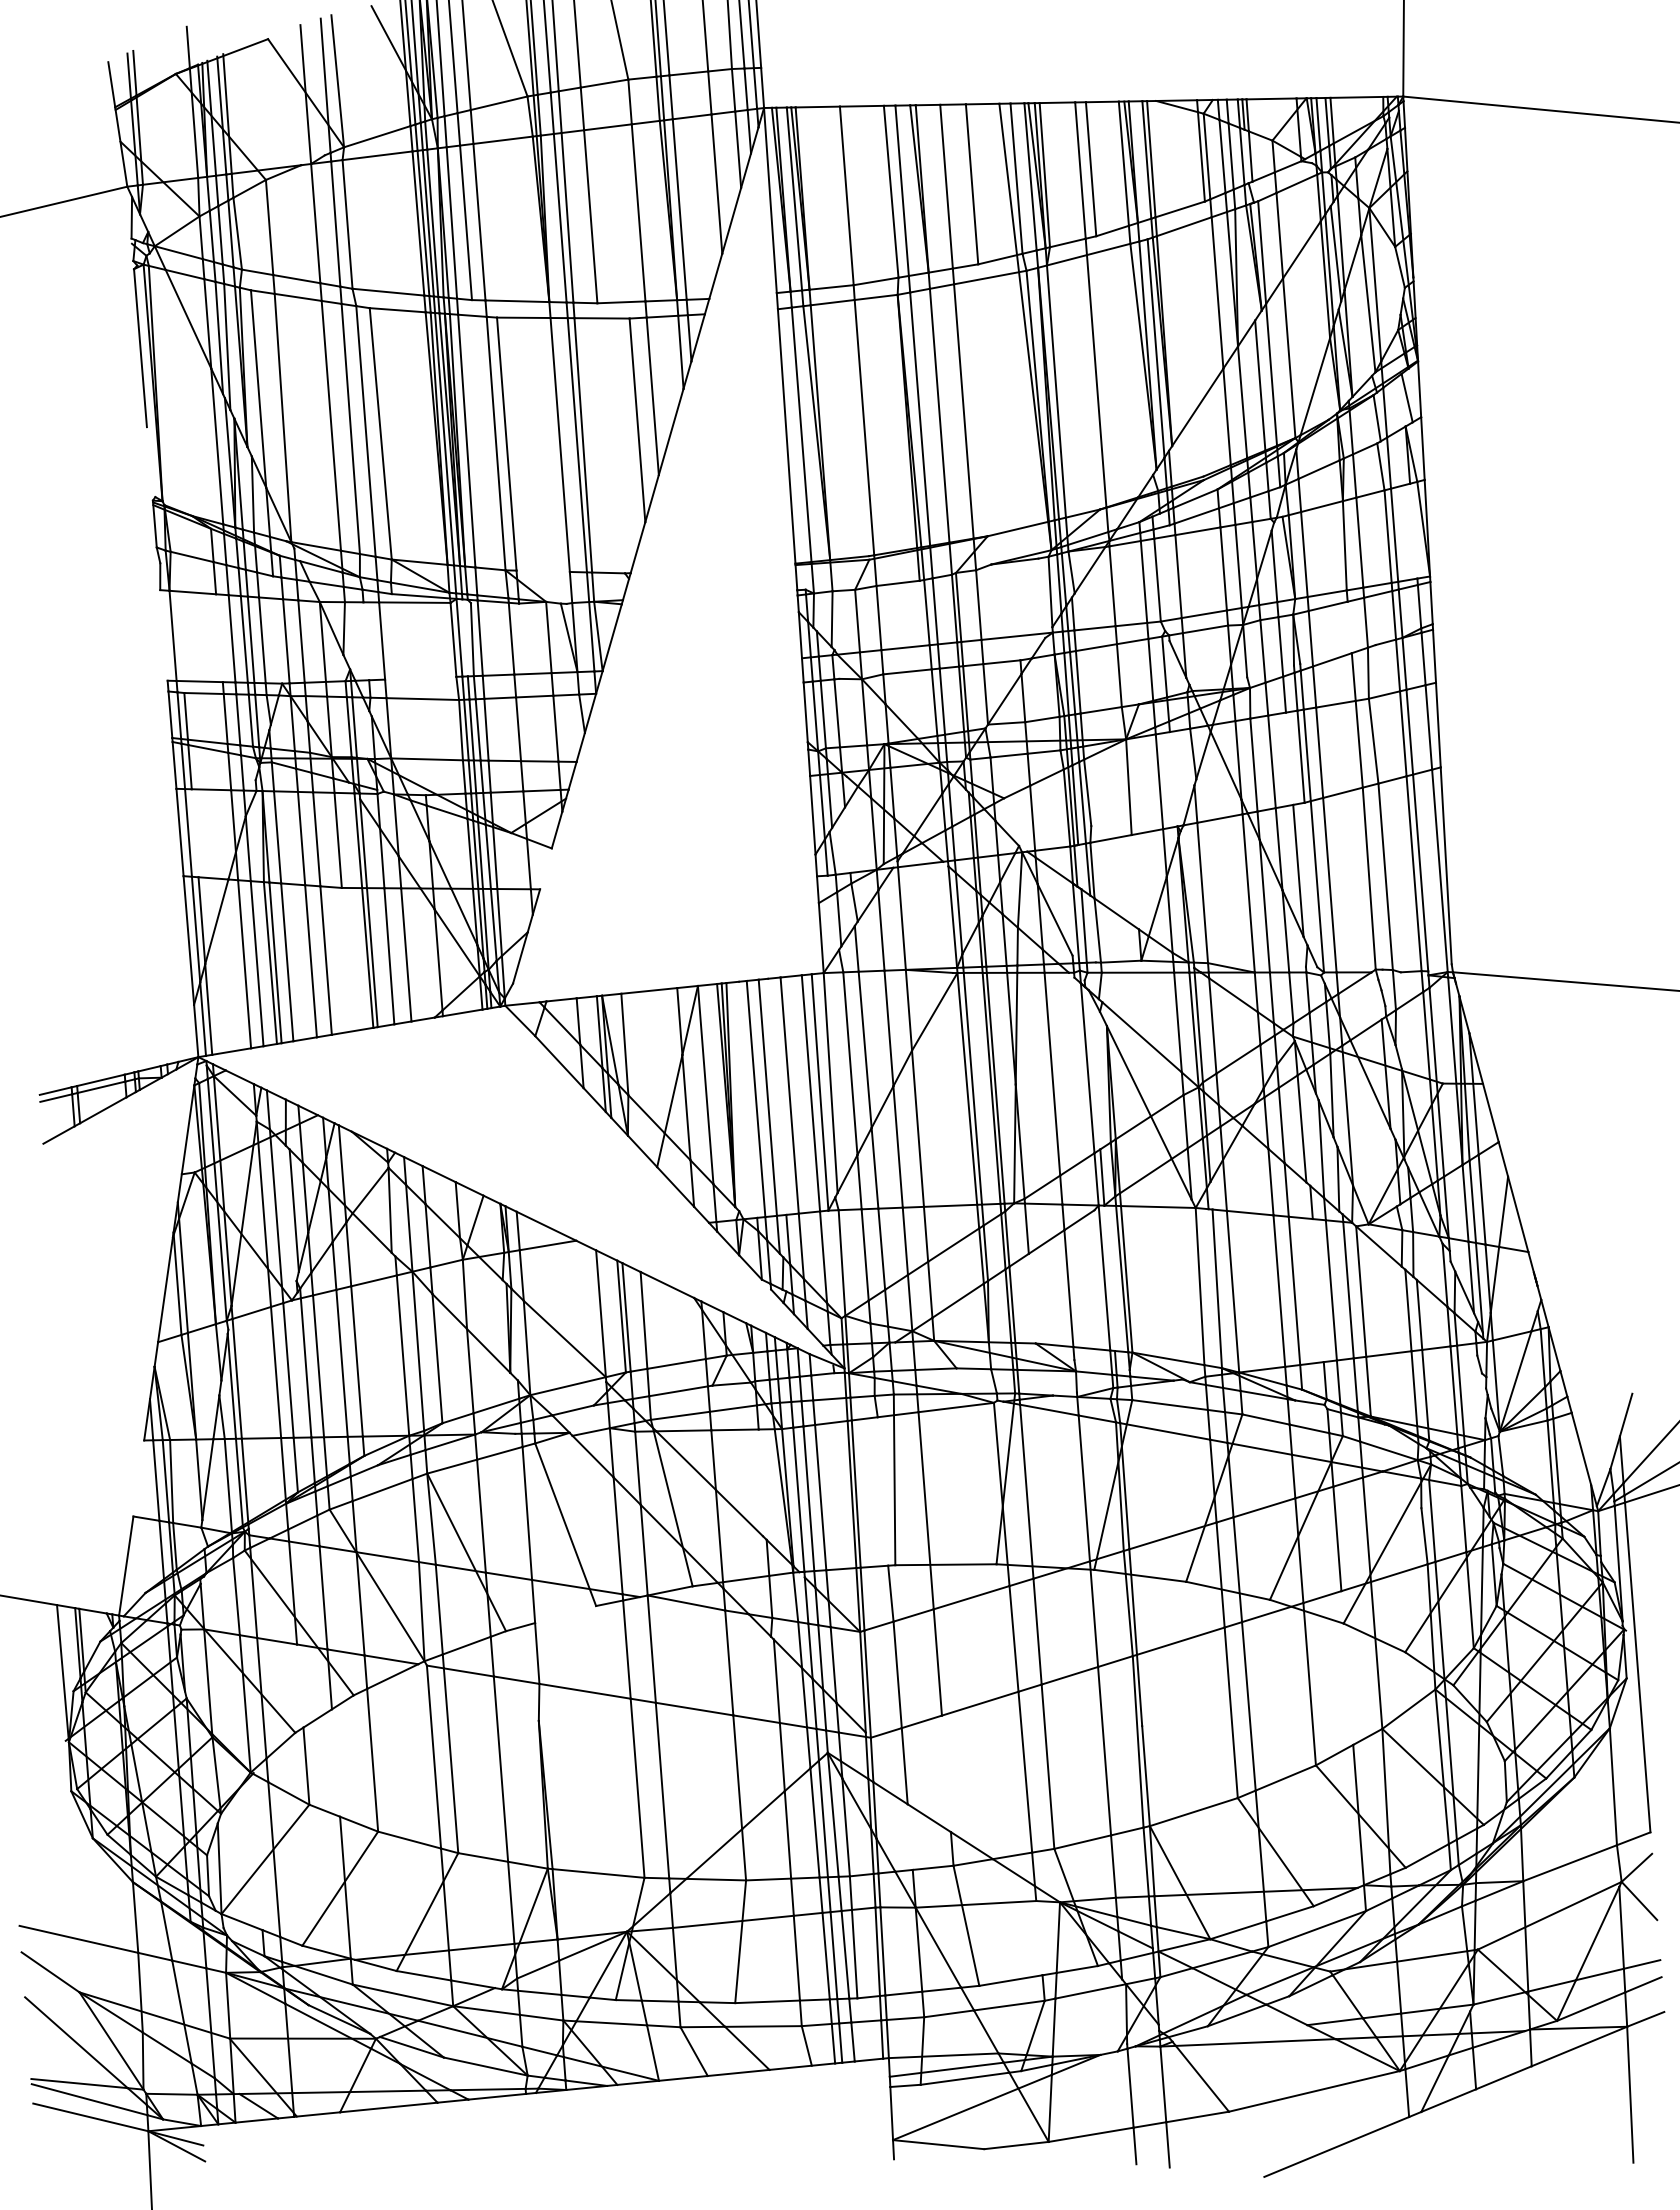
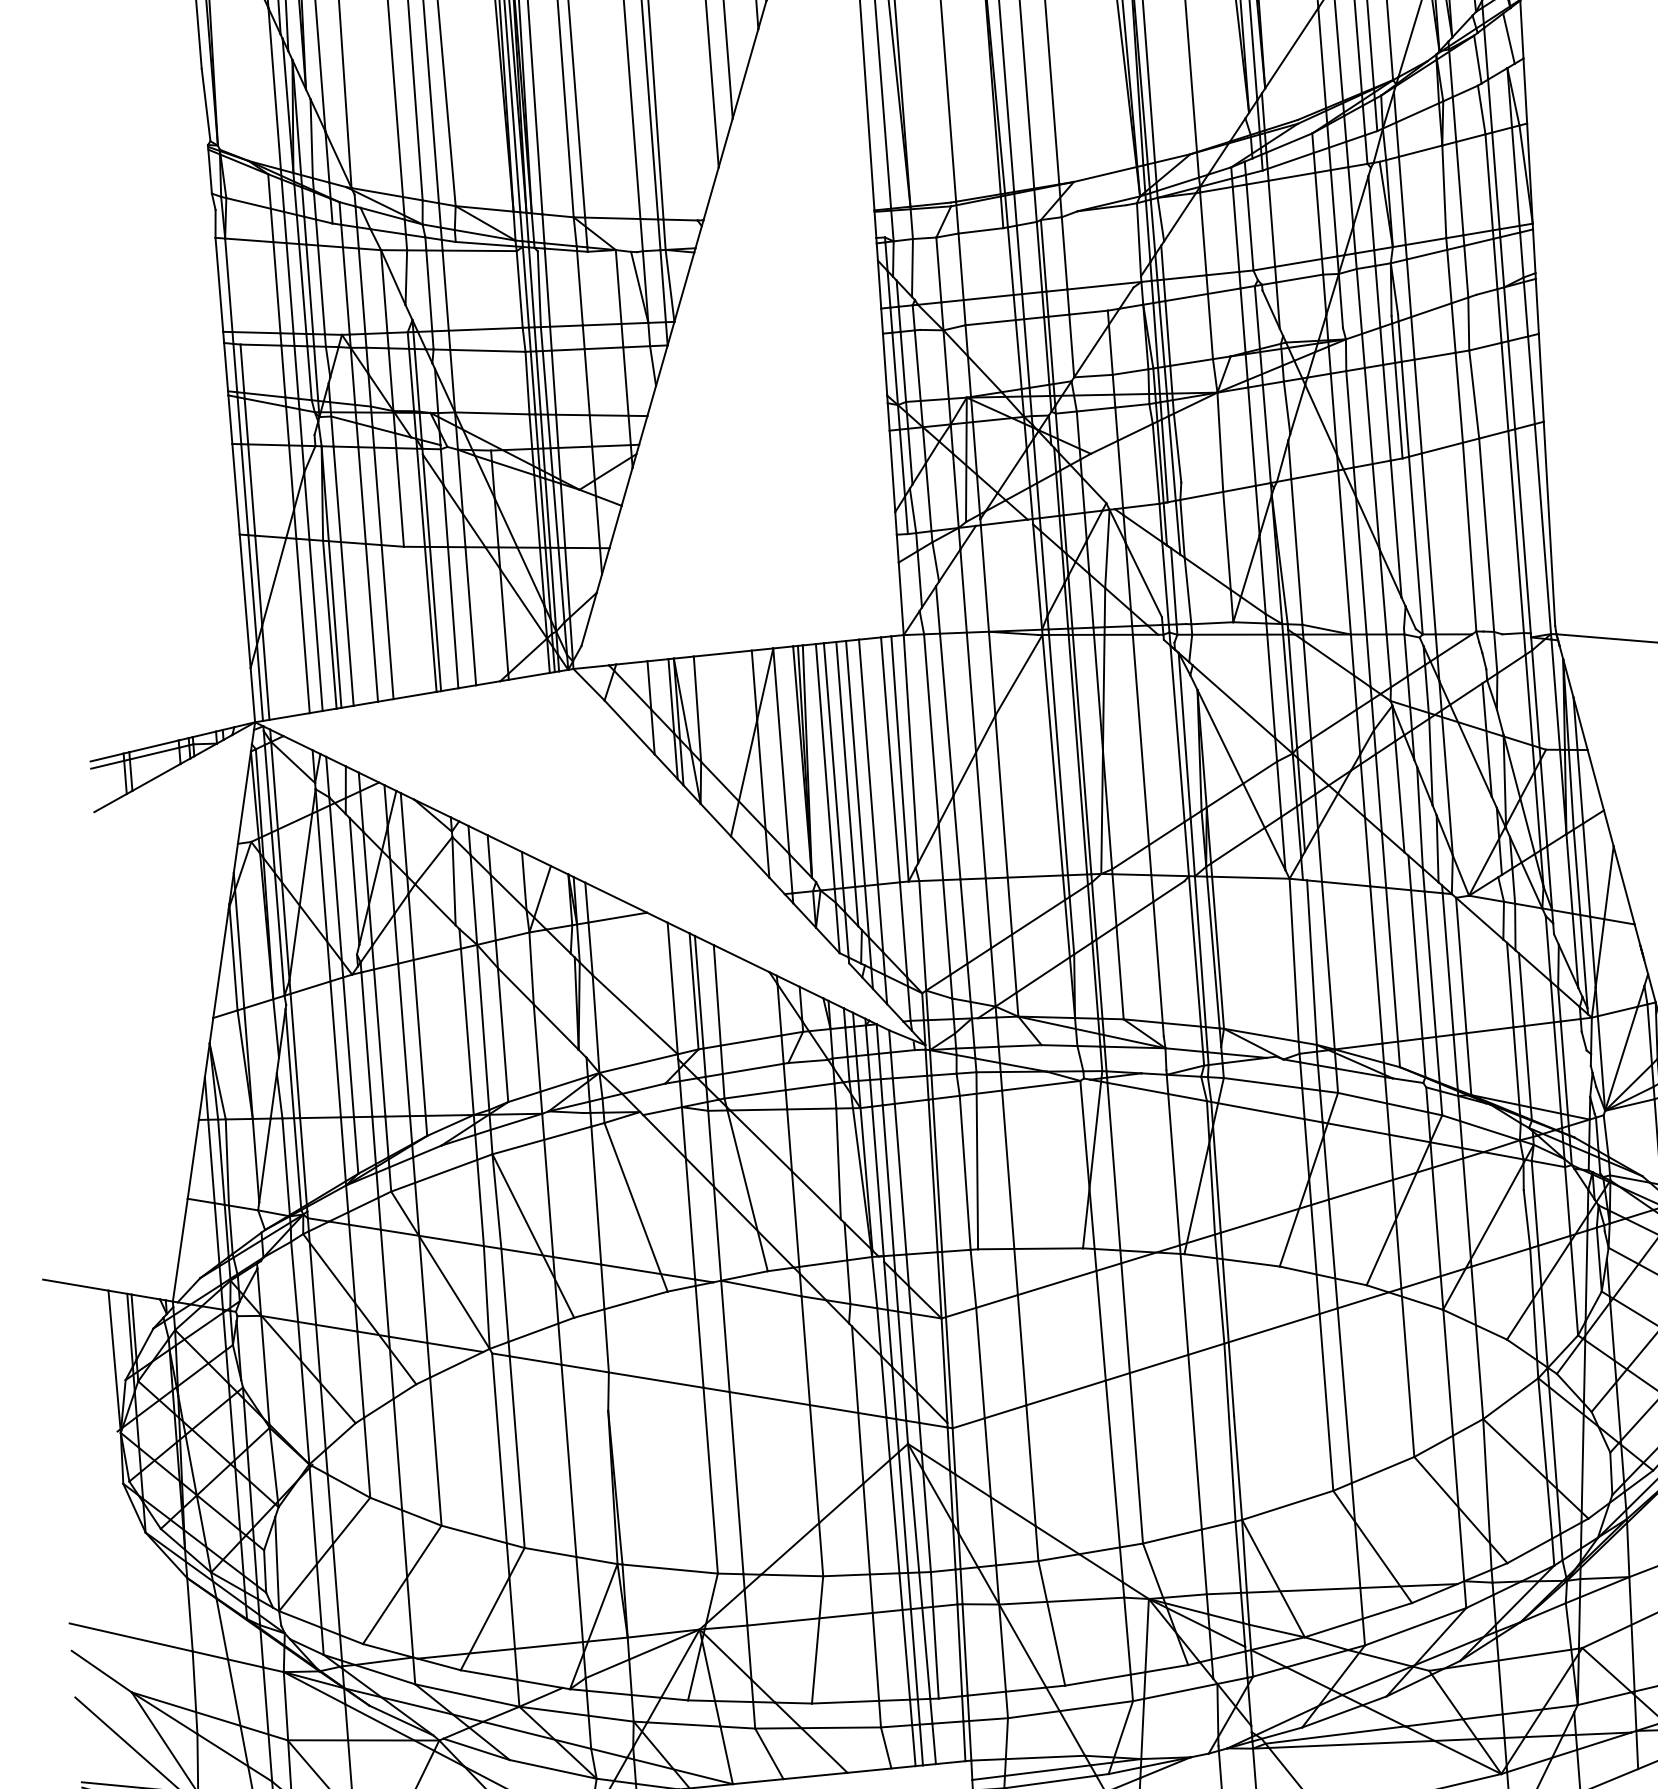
line: (150, 462) -> (205, 105), added
line: (1413, 530) -> (1515, 176), added
line: (542, 570) -> (612, 217), added
line: (1349, 627) -> (1449, 276), added
line: (163, 635) -> (218, 284), added
line: (464, 637) -> (531, 286), added
line: (219, 638) -> (277, 288), added
line: (366, 641) -> (429, 291), added
line: (420, 677) -> (485, 328), added
line: (1289, 758) -> (1386, 412), added
line: (1173, 779) -> (1266, 434), added
line: (194, 833) -> (251, 490), added
line: (847, 839) -> (928, 496), added
line: (545, 868) -> (615, 526), added
line: (1134, 882) -> (1226, 541), added
line: (1094, 1069) -> (1184, 735), added
line: (777, 1096) -> (855, 763), added
line: (748, 1099) -> (825, 766), added
line: (1109, 1277) -> (1200, 950), added
line: (1317, 1290) -> (1415, 964), added
line: (1031, 1298) -> (1119, 972), added
line: (138, 1478) -> (192, 1159), added
line: (760, 1482) -> (838, 1163), added
line: (882, 1491) -> (964, 1172), added
line: (565, 1614) -> (635, 1300), added
line: (1347, 1667) -> (1447, 1355), added
line: (300, 1685) -> (361, 1374), added
line: (335, 1762) -> (397, 1453), added
line: (945, 1773) -> (1030, 1465), added
line: (909, 1836) -> (992, 1530), added
line: (256, 1851) -> (315, 1546), added
line: (1039, 1938) -> (1127, 1636), added
line: (1239, 2033) -> (1335, 1735), added

